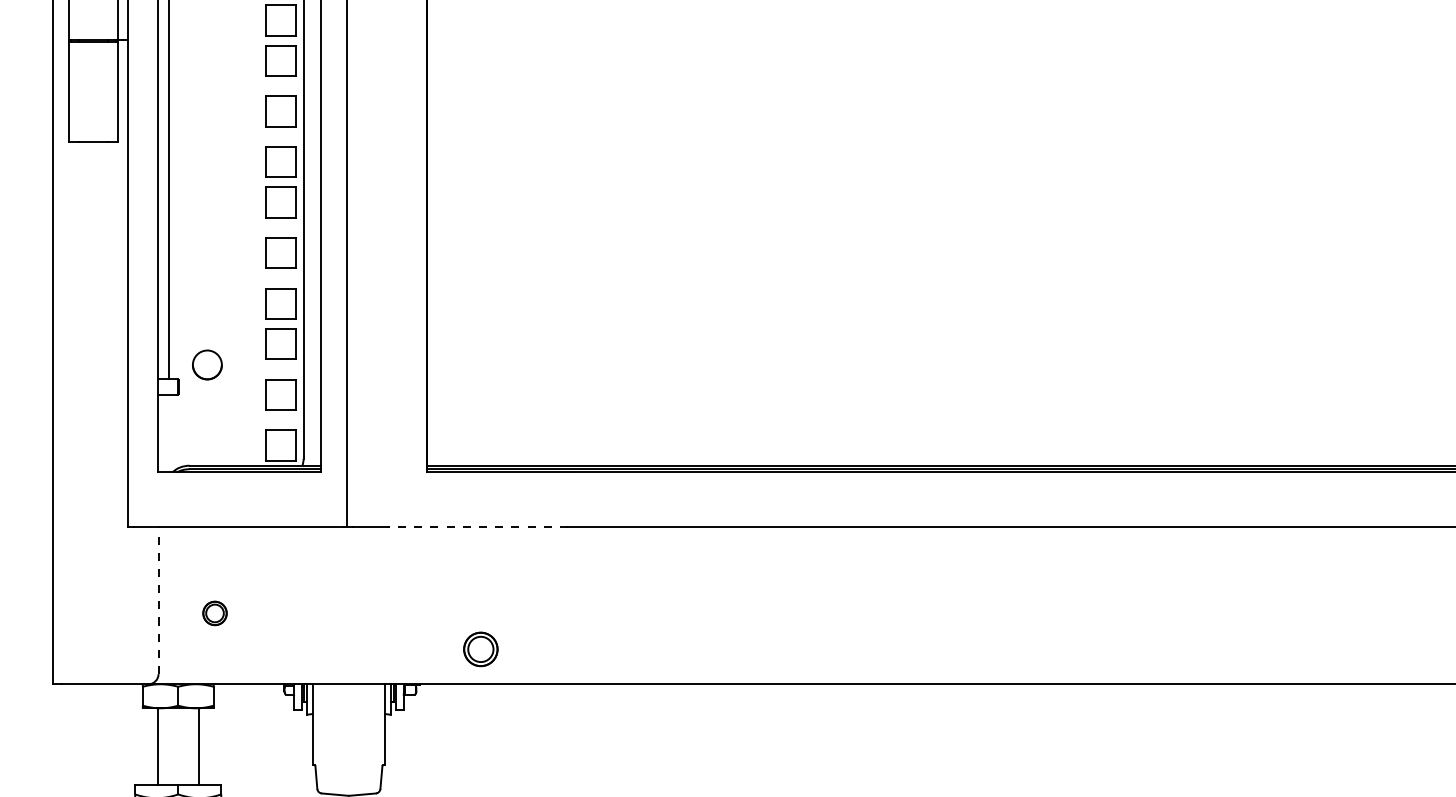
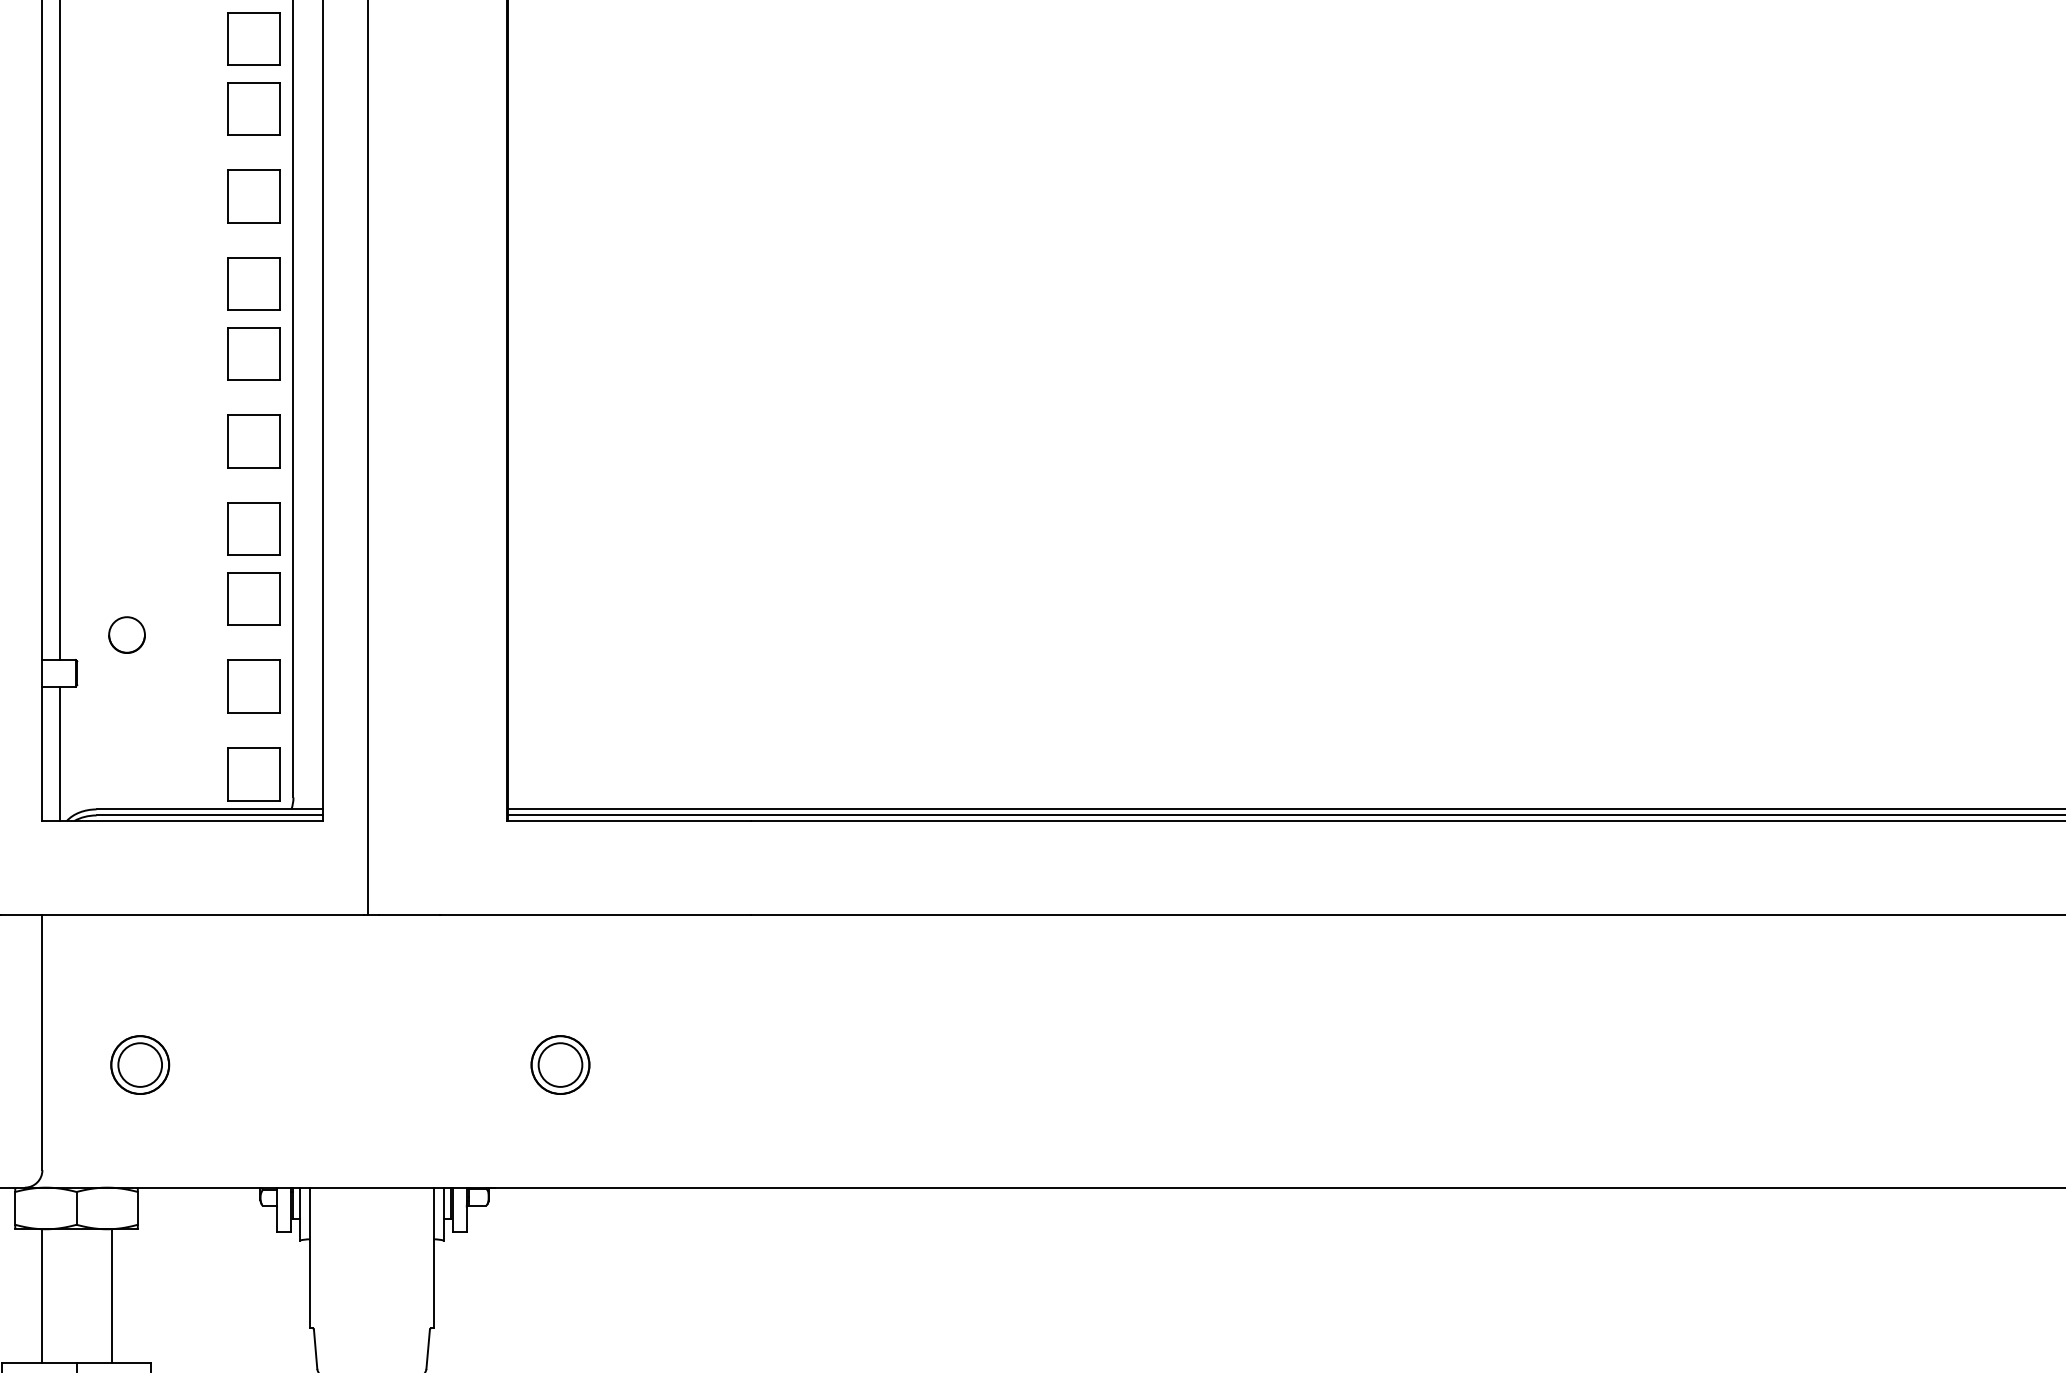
part: (207, 364) -> (127, 634), size x0.71
line: (168, 433) -> (59, 753), added
line: (478, 526) -> (596, 914), dashed -> solid
line: (158, 600) -> (42, 1042), dashed -> solid
part: (214, 613) -> (139, 1065), size x1.43
part: (480, 649) -> (559, 1065), moved

